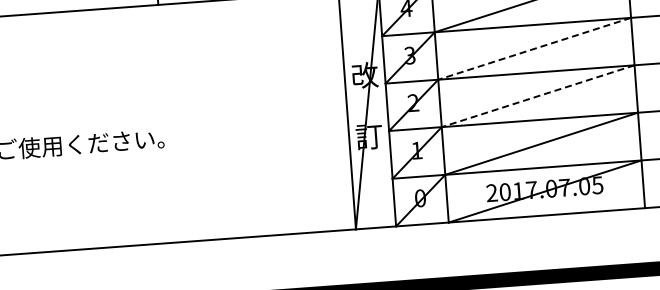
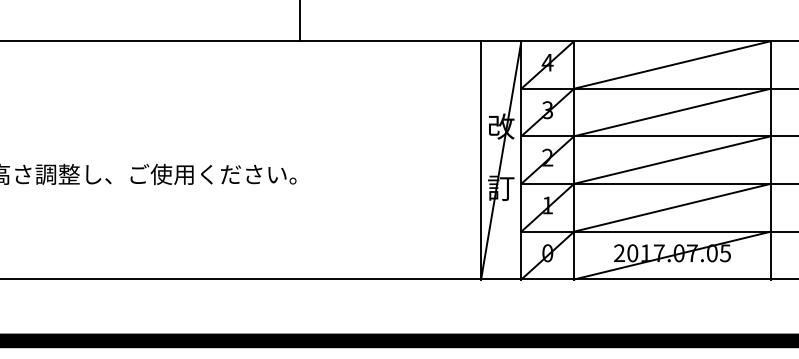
line: (534, 48) -> (672, 112), dashed -> solid
line: (538, 96) -> (672, 160), dashed -> solid

